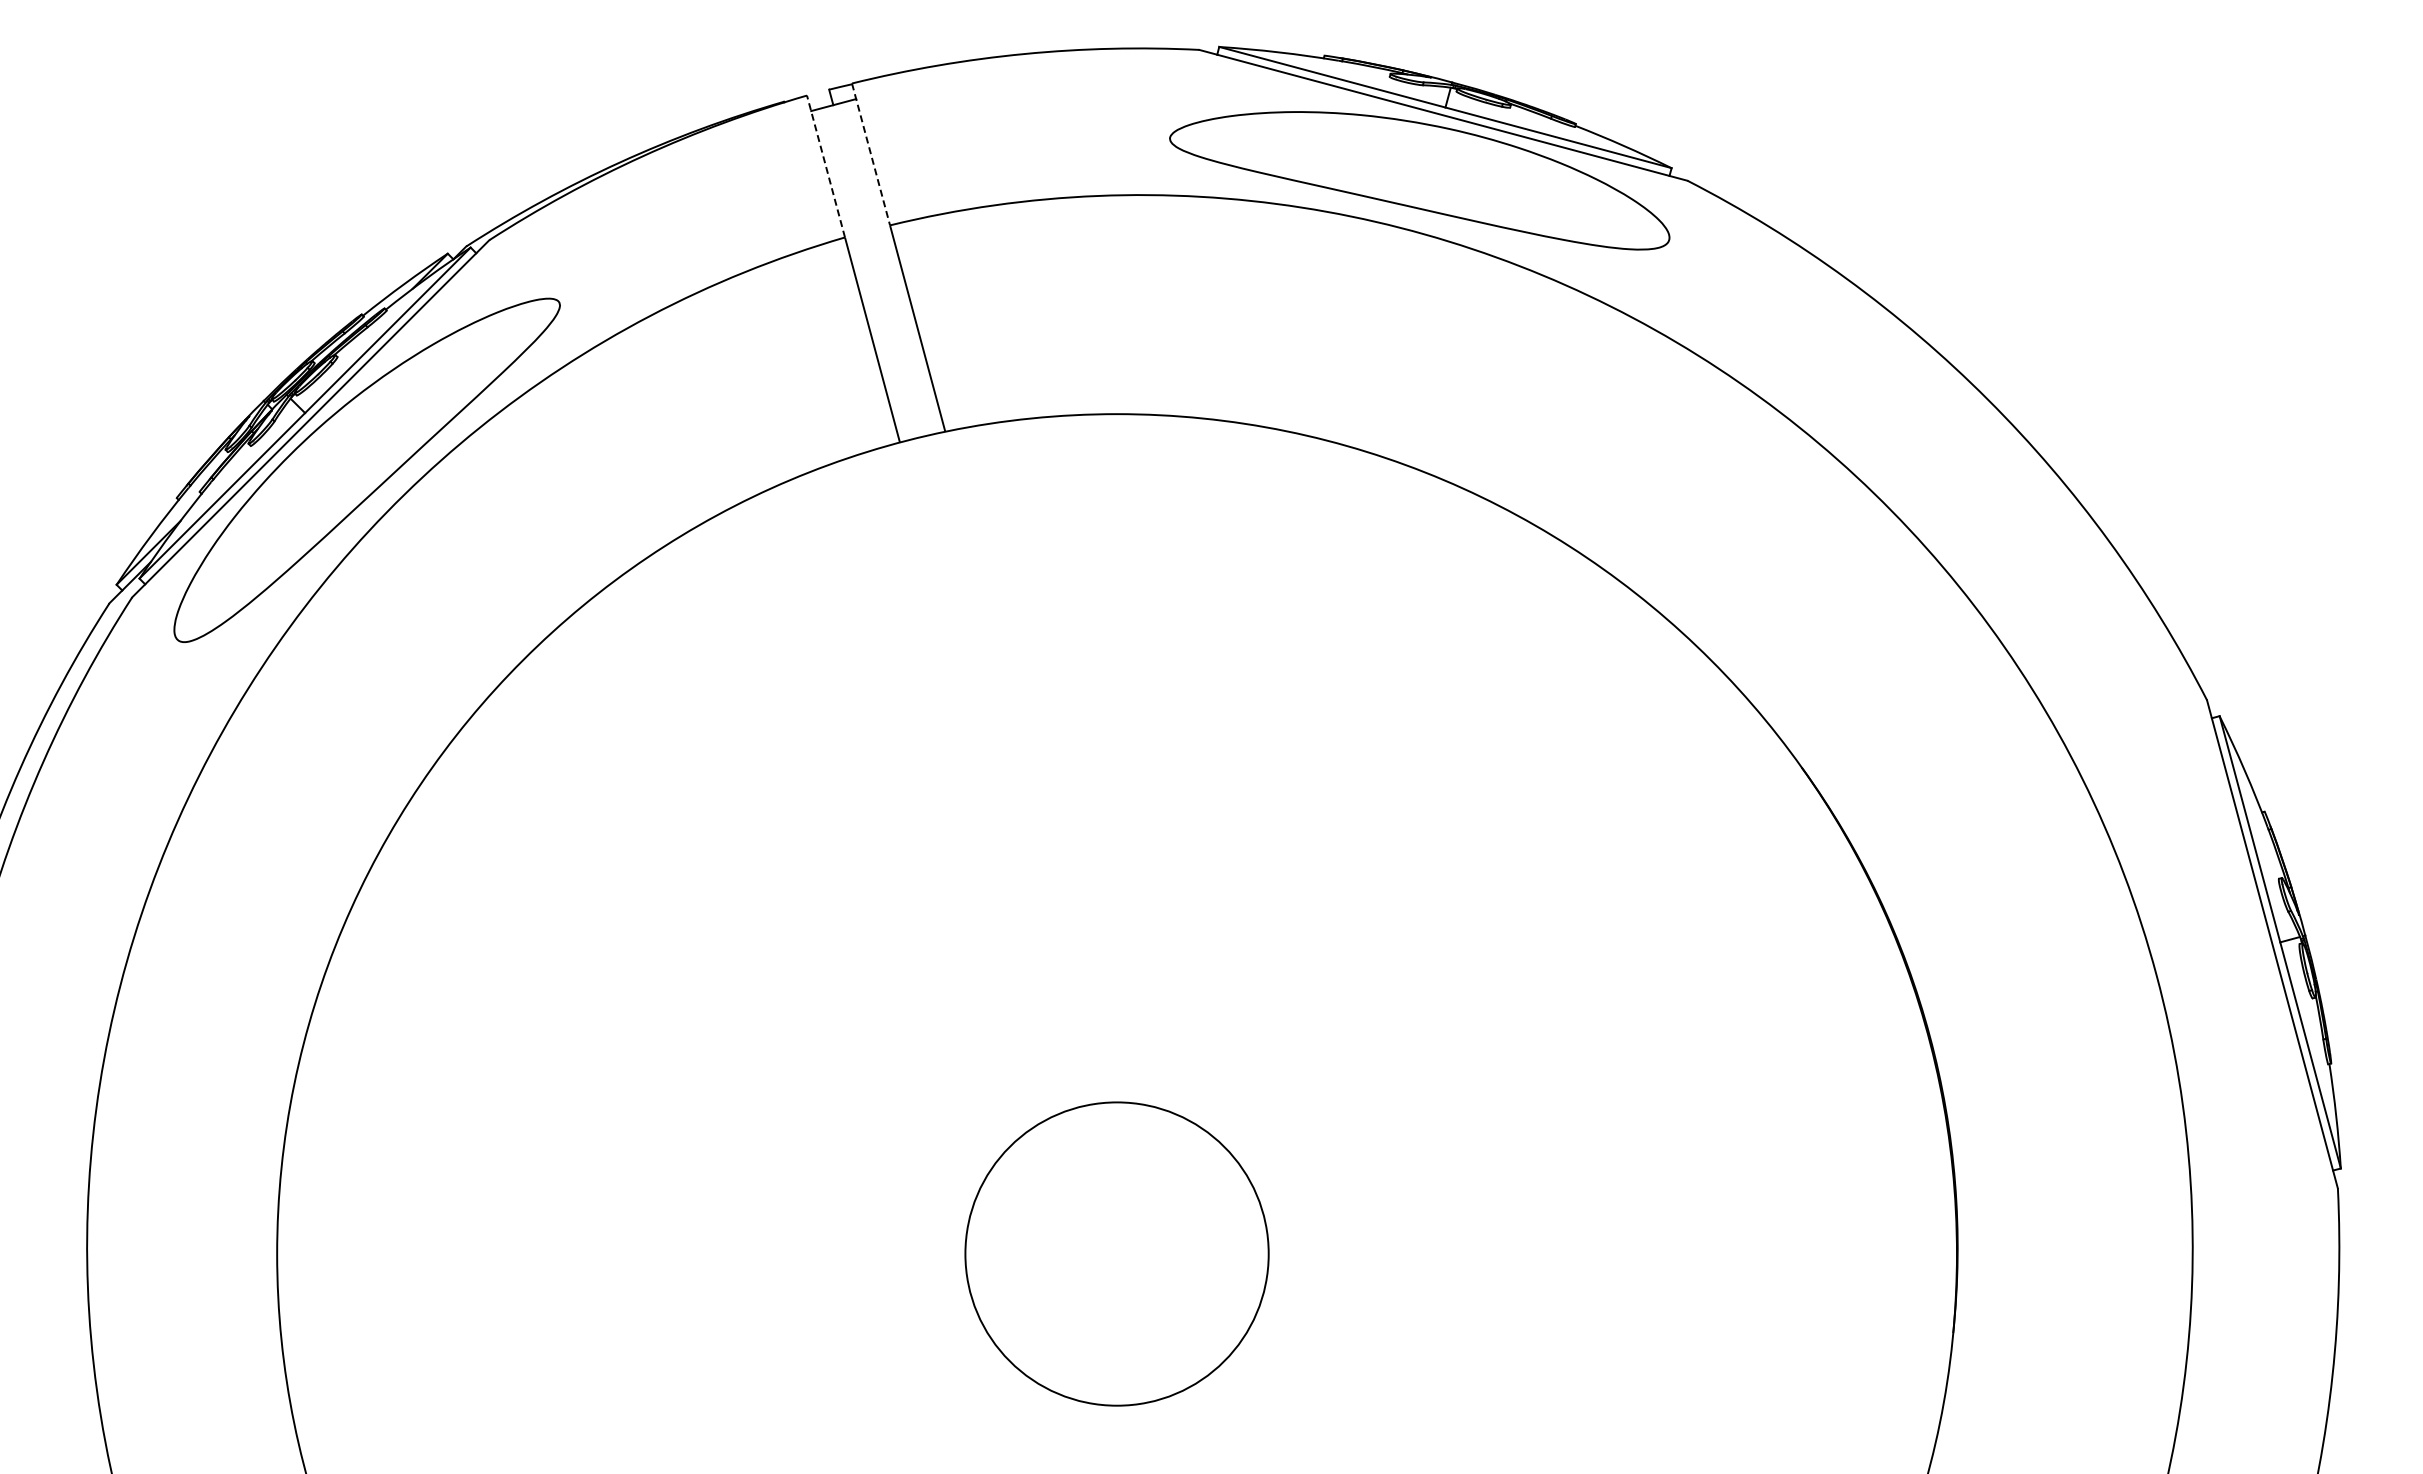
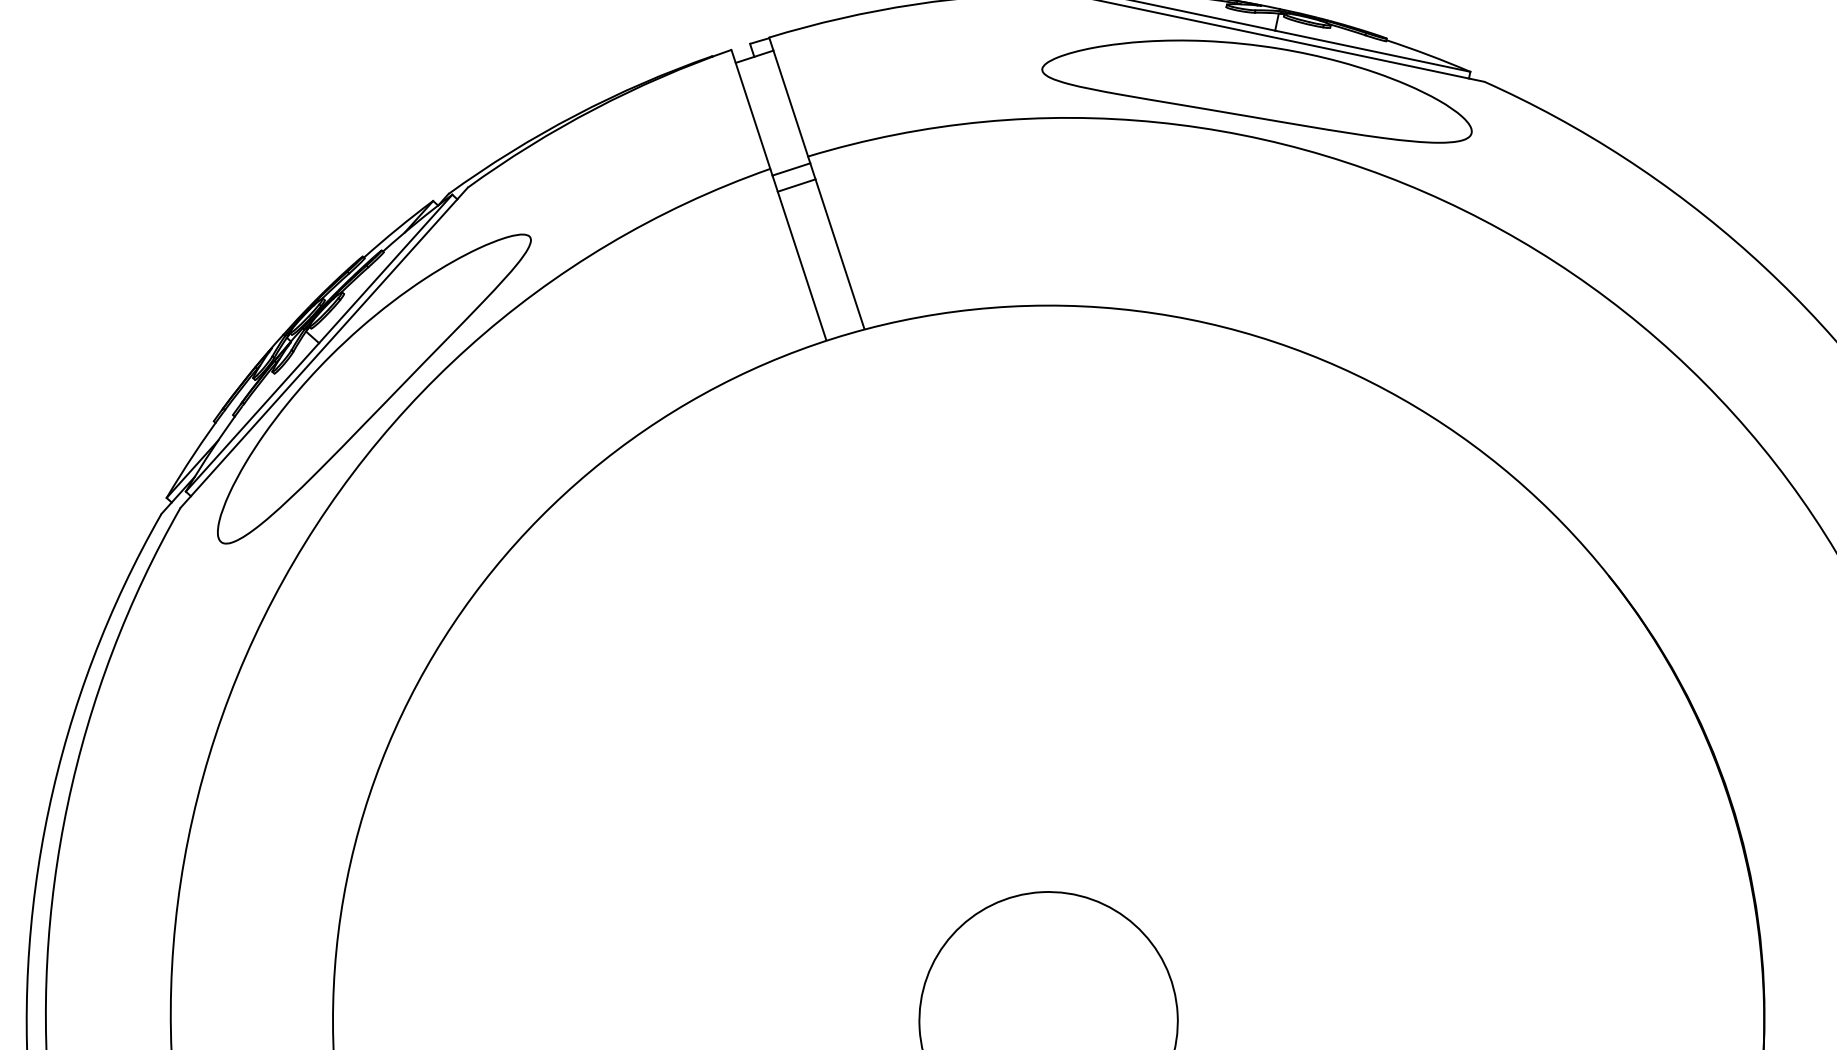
line: (871, 154) -> (789, 97), dashed -> solid
line: (825, 166) -> (750, 109), dashed -> solid
line: (869, 239) -> (791, 169), added
line: (874, 258) -> (796, 185), added

